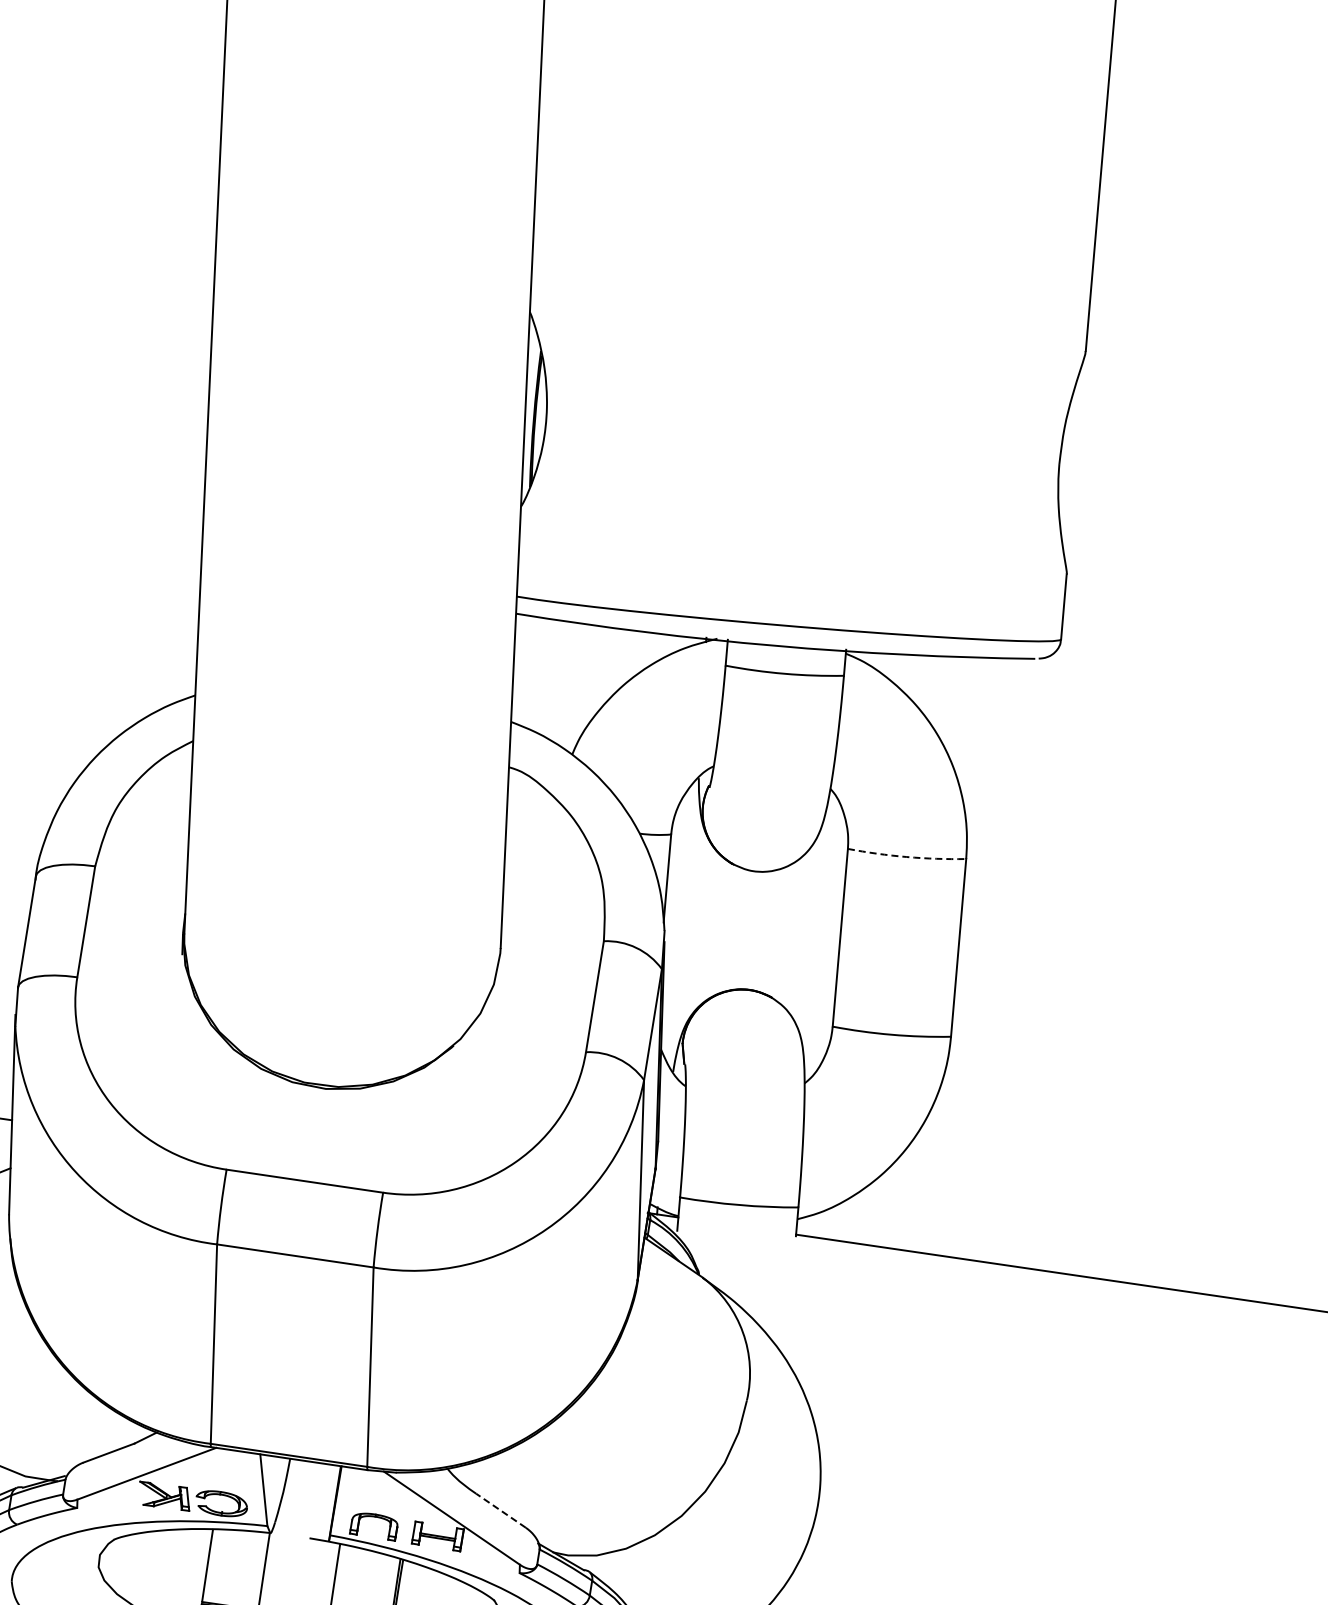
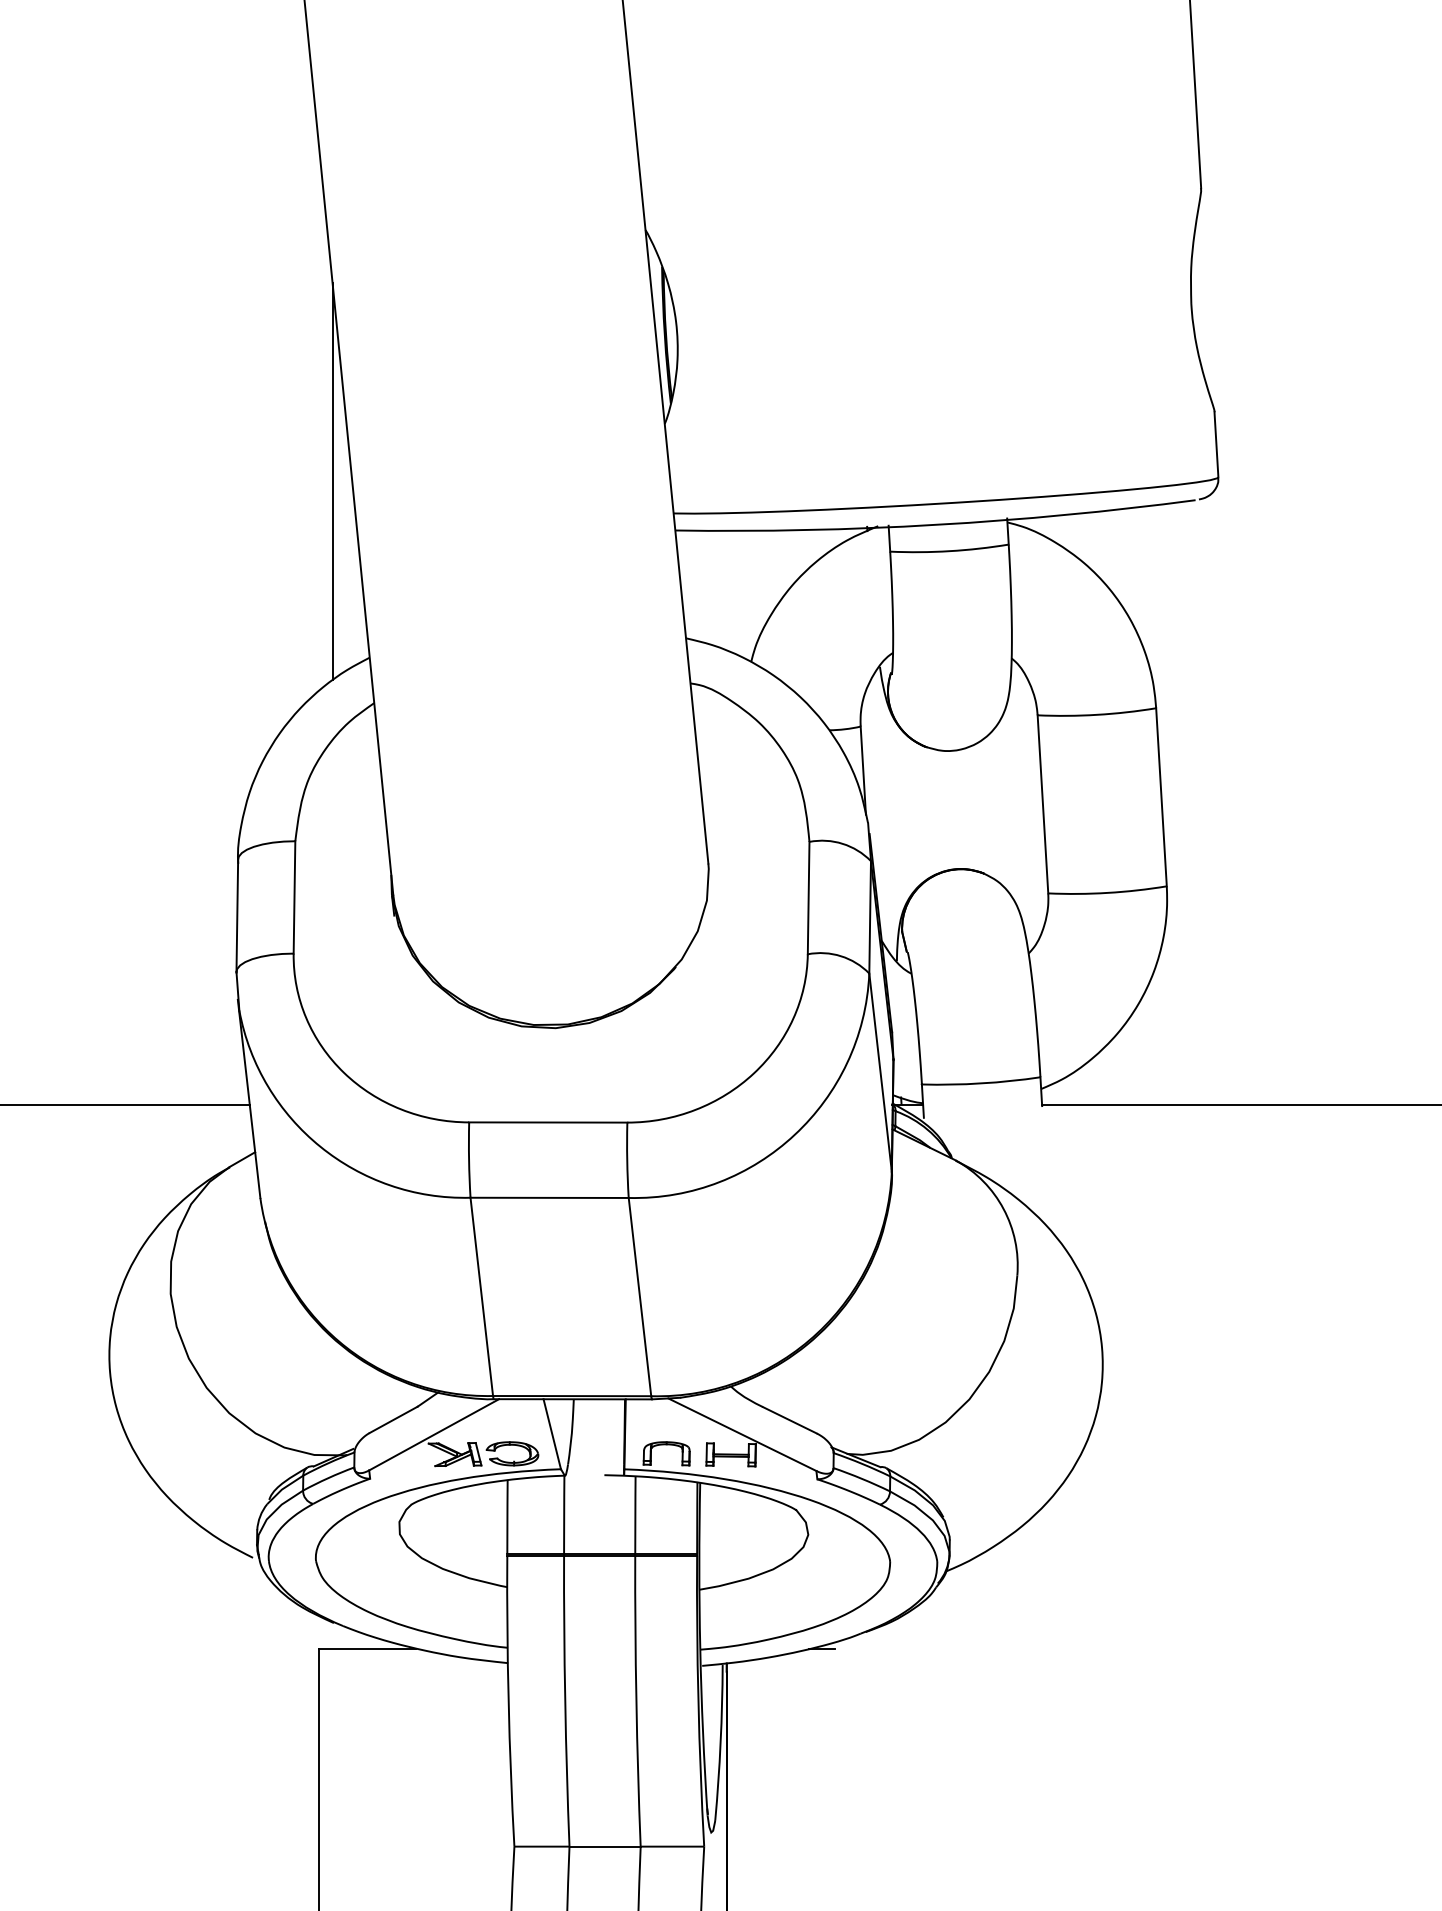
line: (183, 515) -> (332, 481), added
arc: (907, 856) -> (1097, 714), dashed -> solid
line: (500, 1510) -> (789, 1420), dashed -> solid

